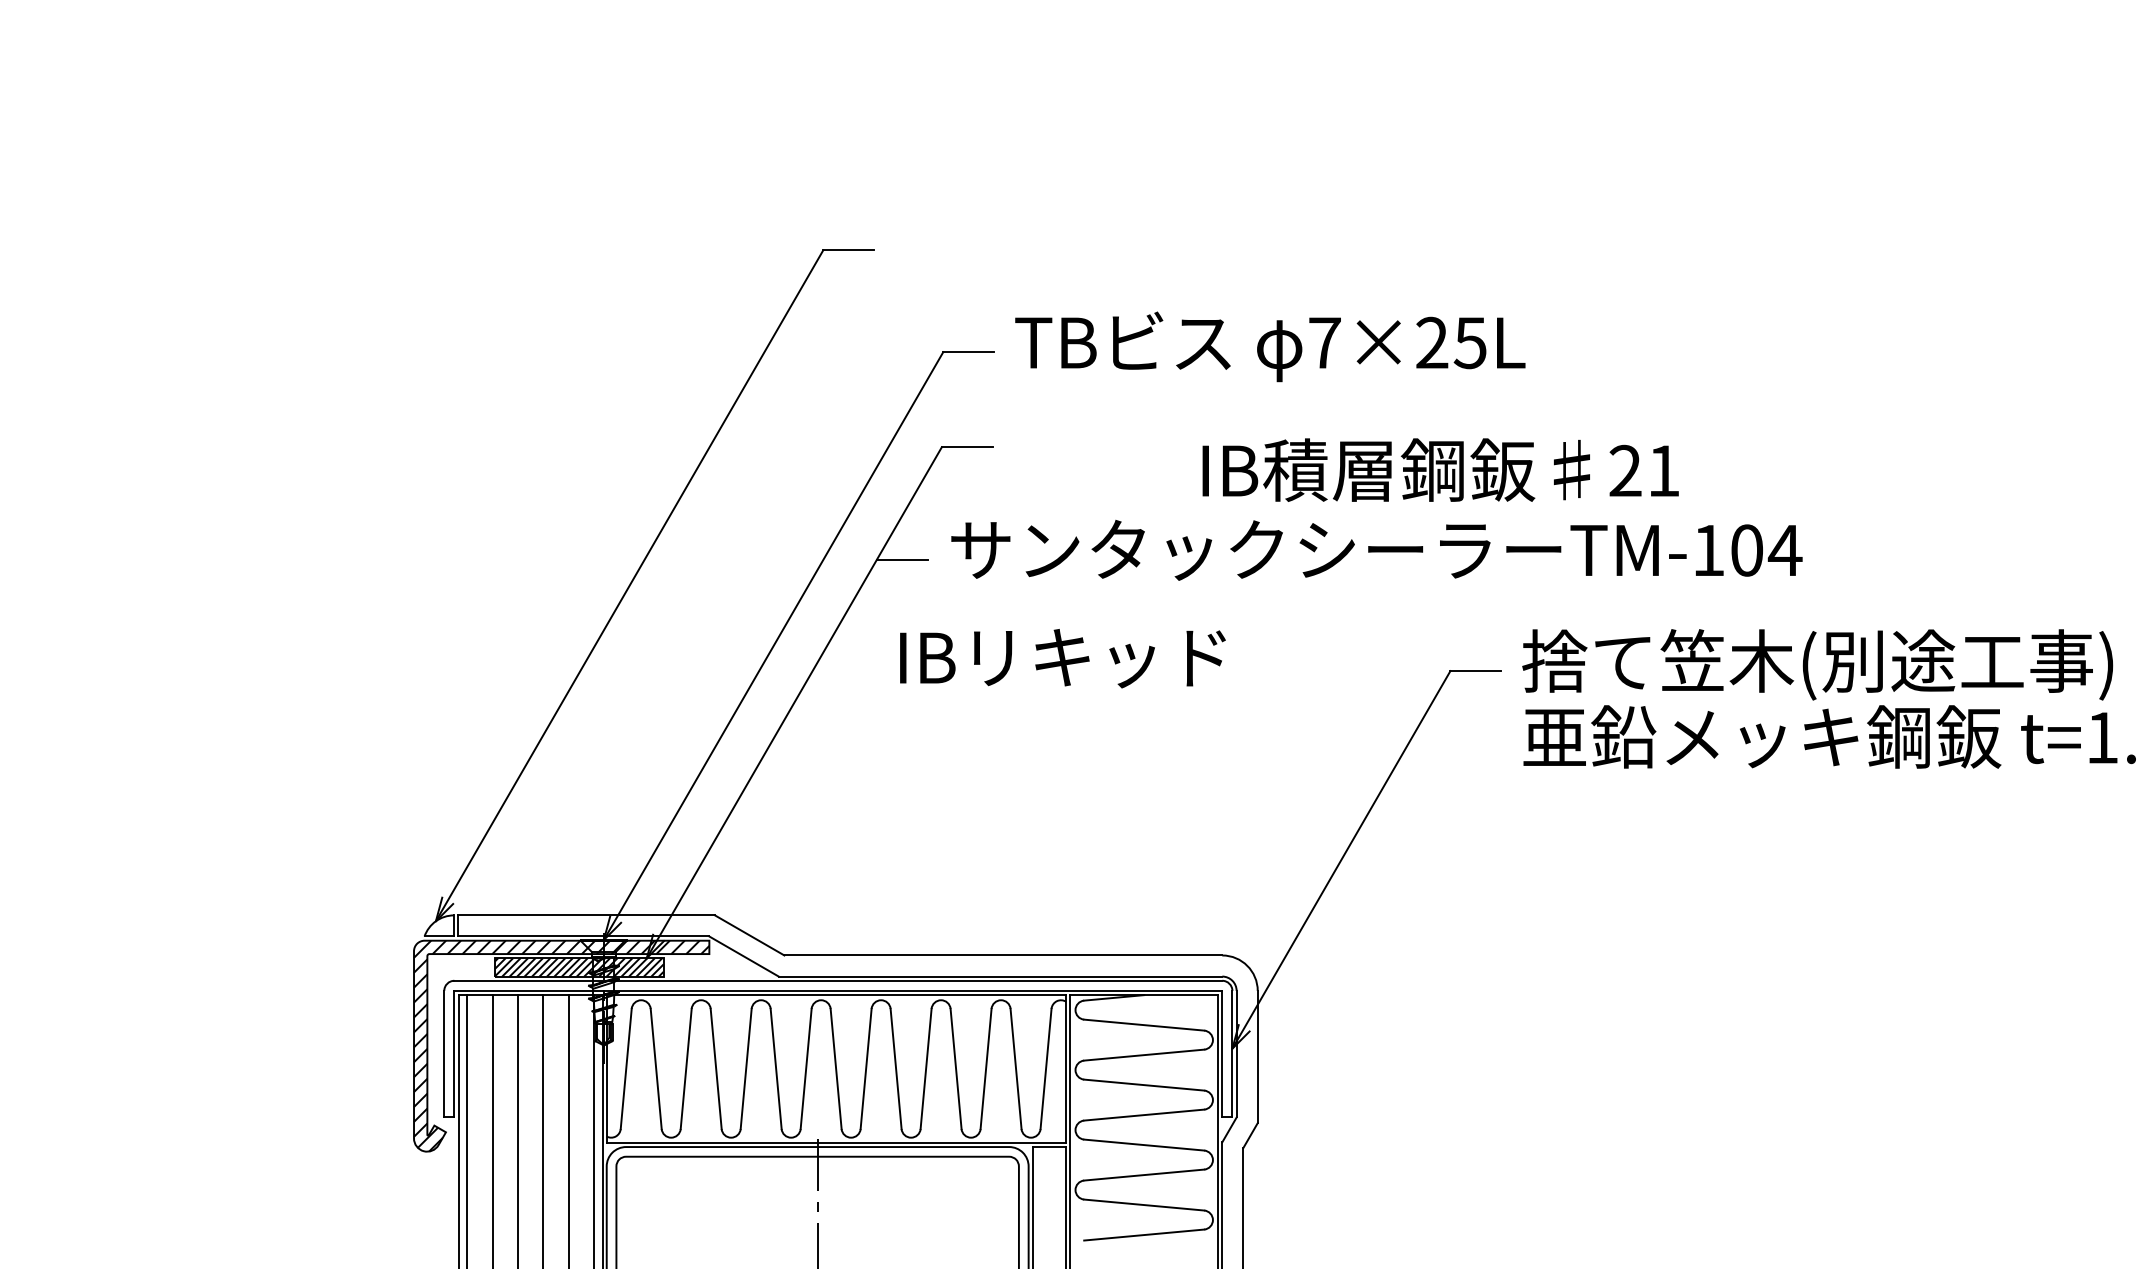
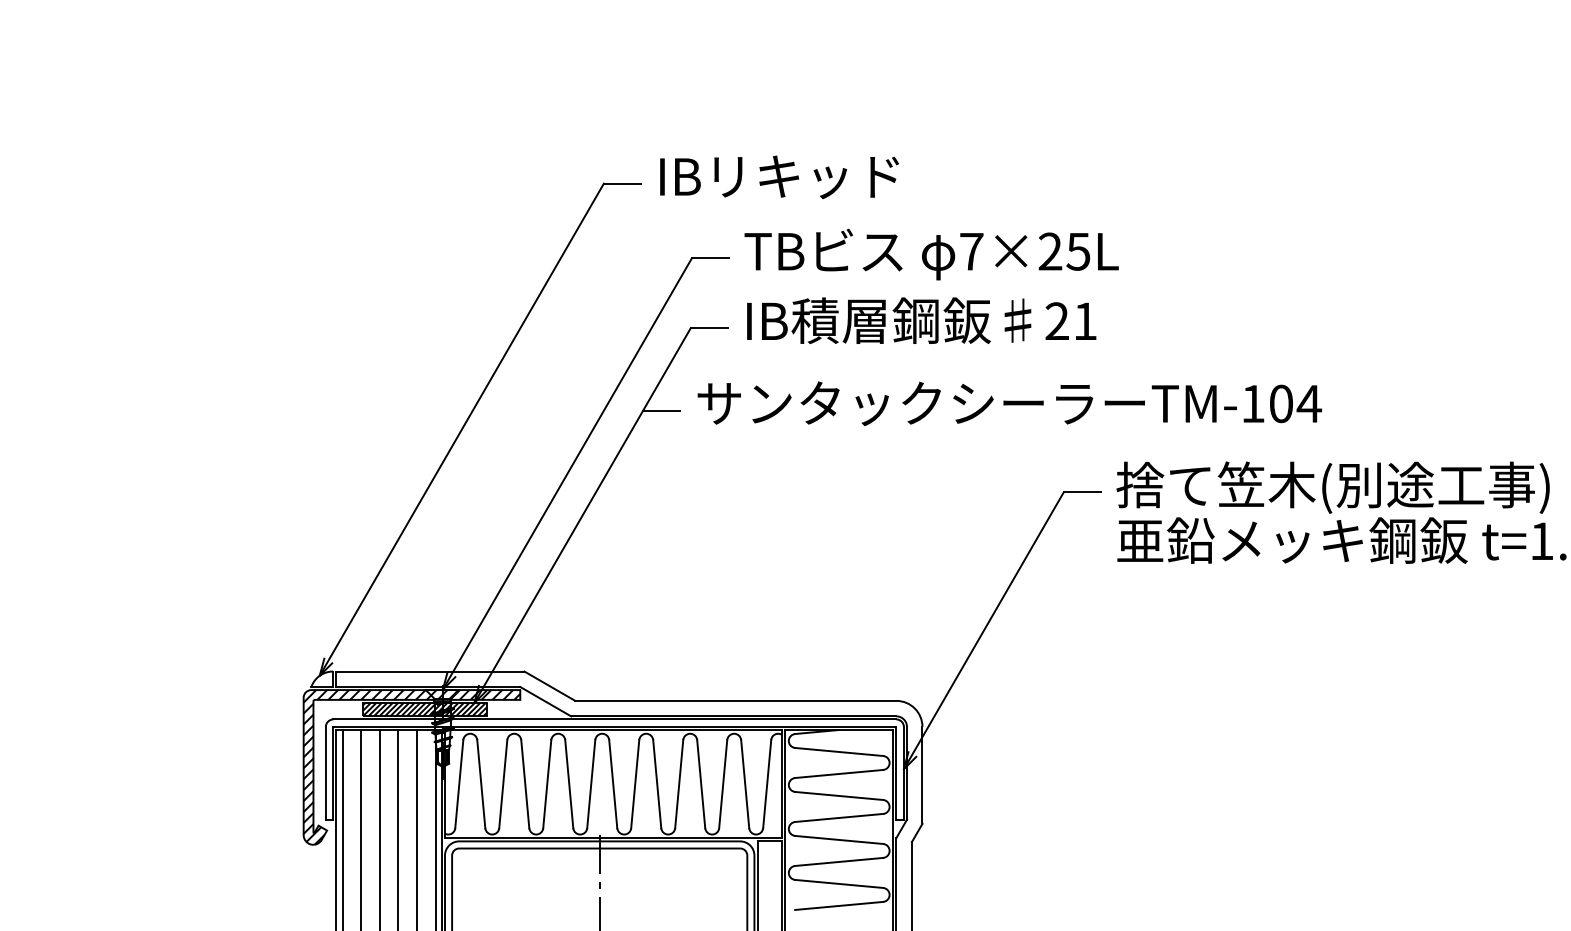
text: (1440, 469) -> (921, 320), moved
text: (1062, 658) -> (779, 177), moved

